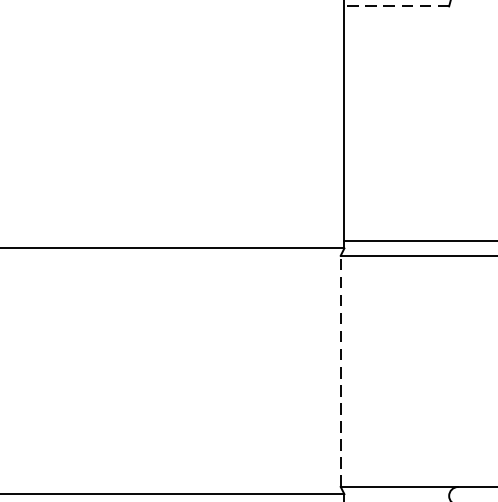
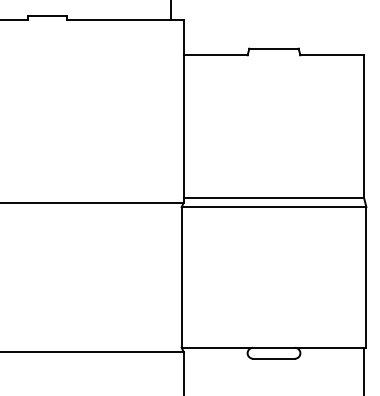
line: (396, 6) -> (215, 55), dashed -> solid
line: (340, 369) -> (181, 276), dashed -> solid

